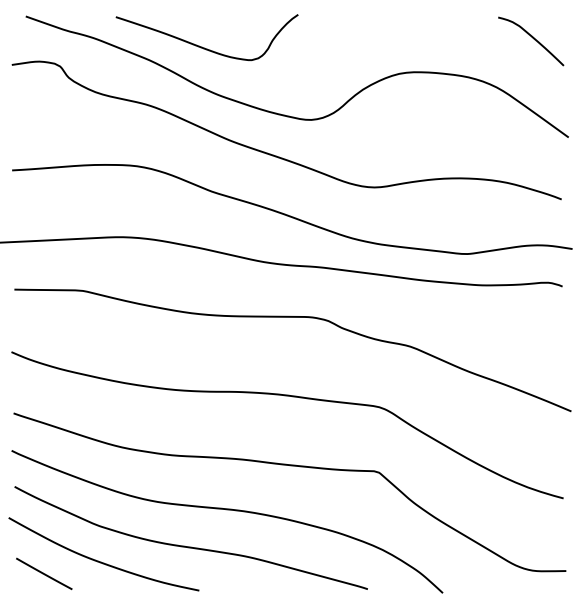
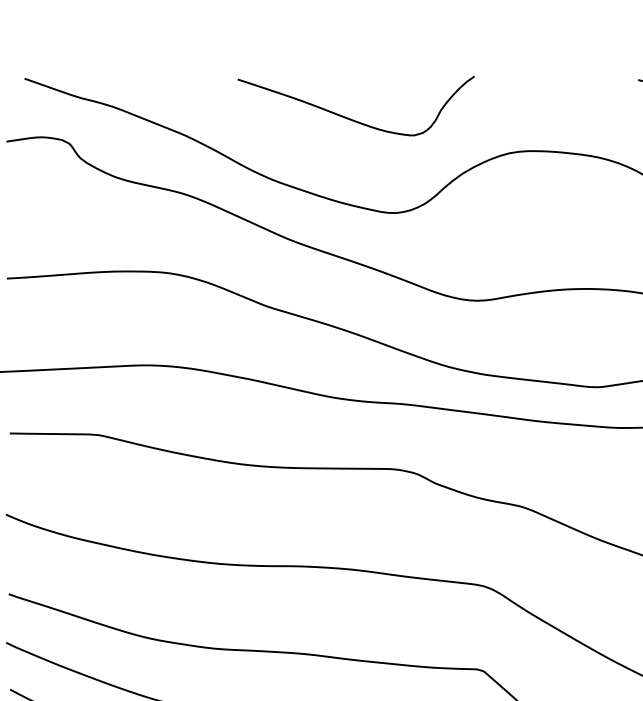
curve: (202, 46) -> (350, 117), moved

